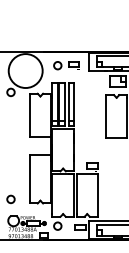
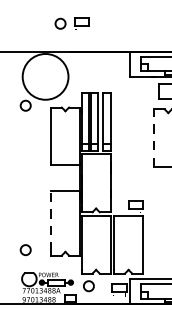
part: (66, 65) -> (72, 23), moved
line: (105, 116) -> (153, 138), solid -> dashed
line: (29, 178) -> (50, 221), solid -> dashed

